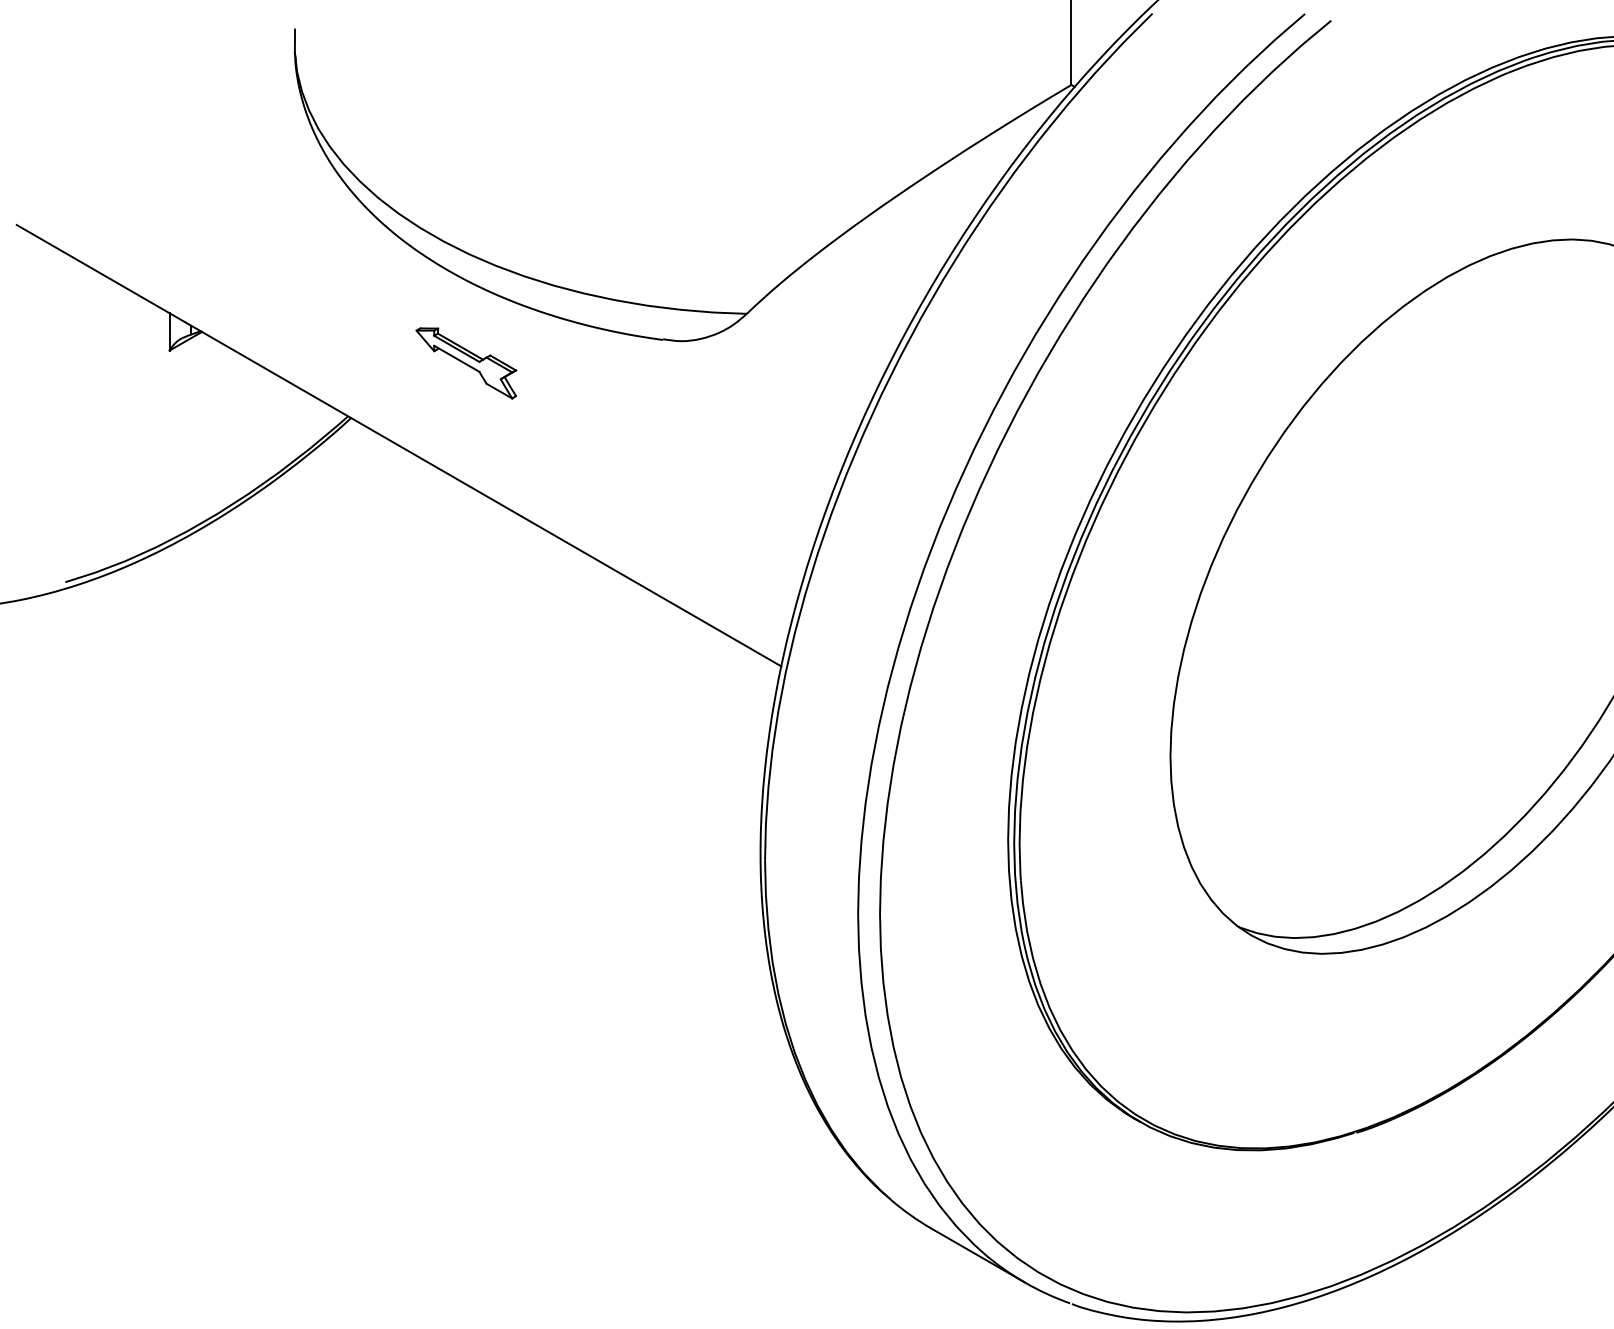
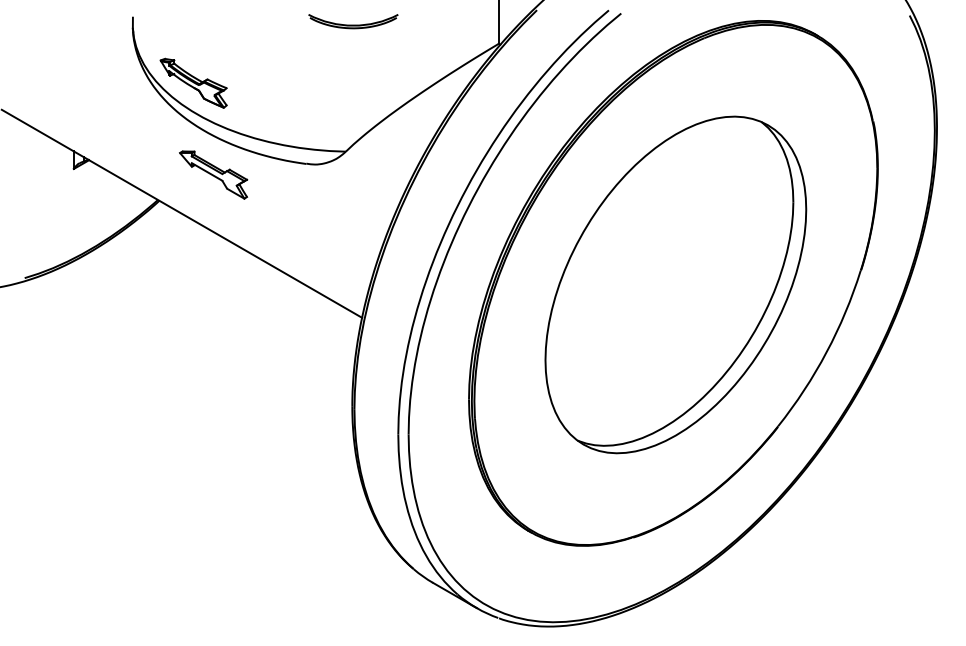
part: (763, 37) -> (353, 21), added
part: (423, 167) -> (193, 82), added
part: (465, 362) -> (213, 174), size x1.43

